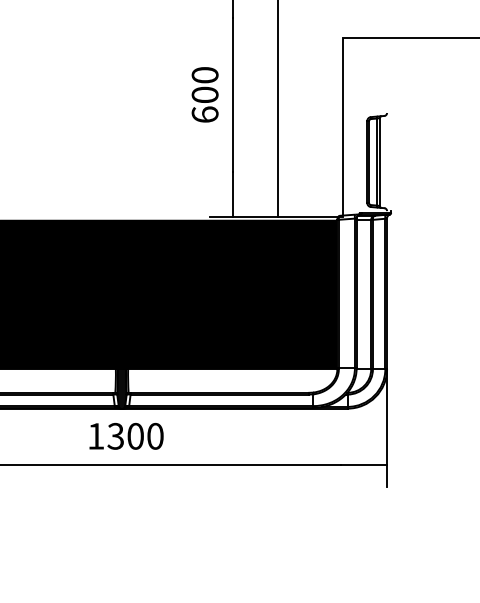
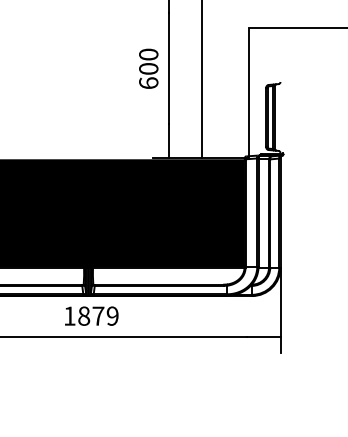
text: (135, 435) -> (98, 315), 1300 -> 1879

